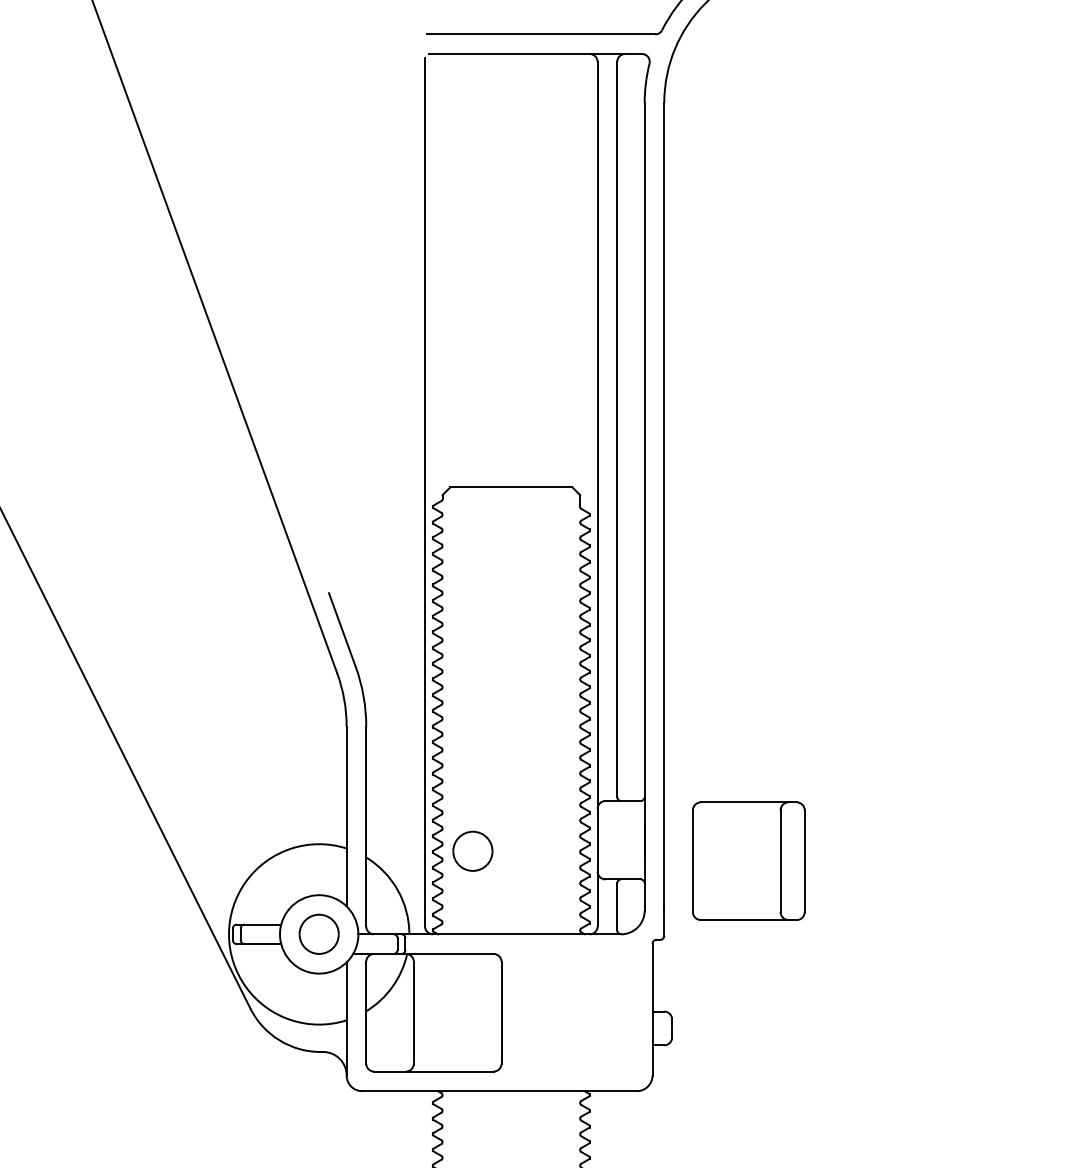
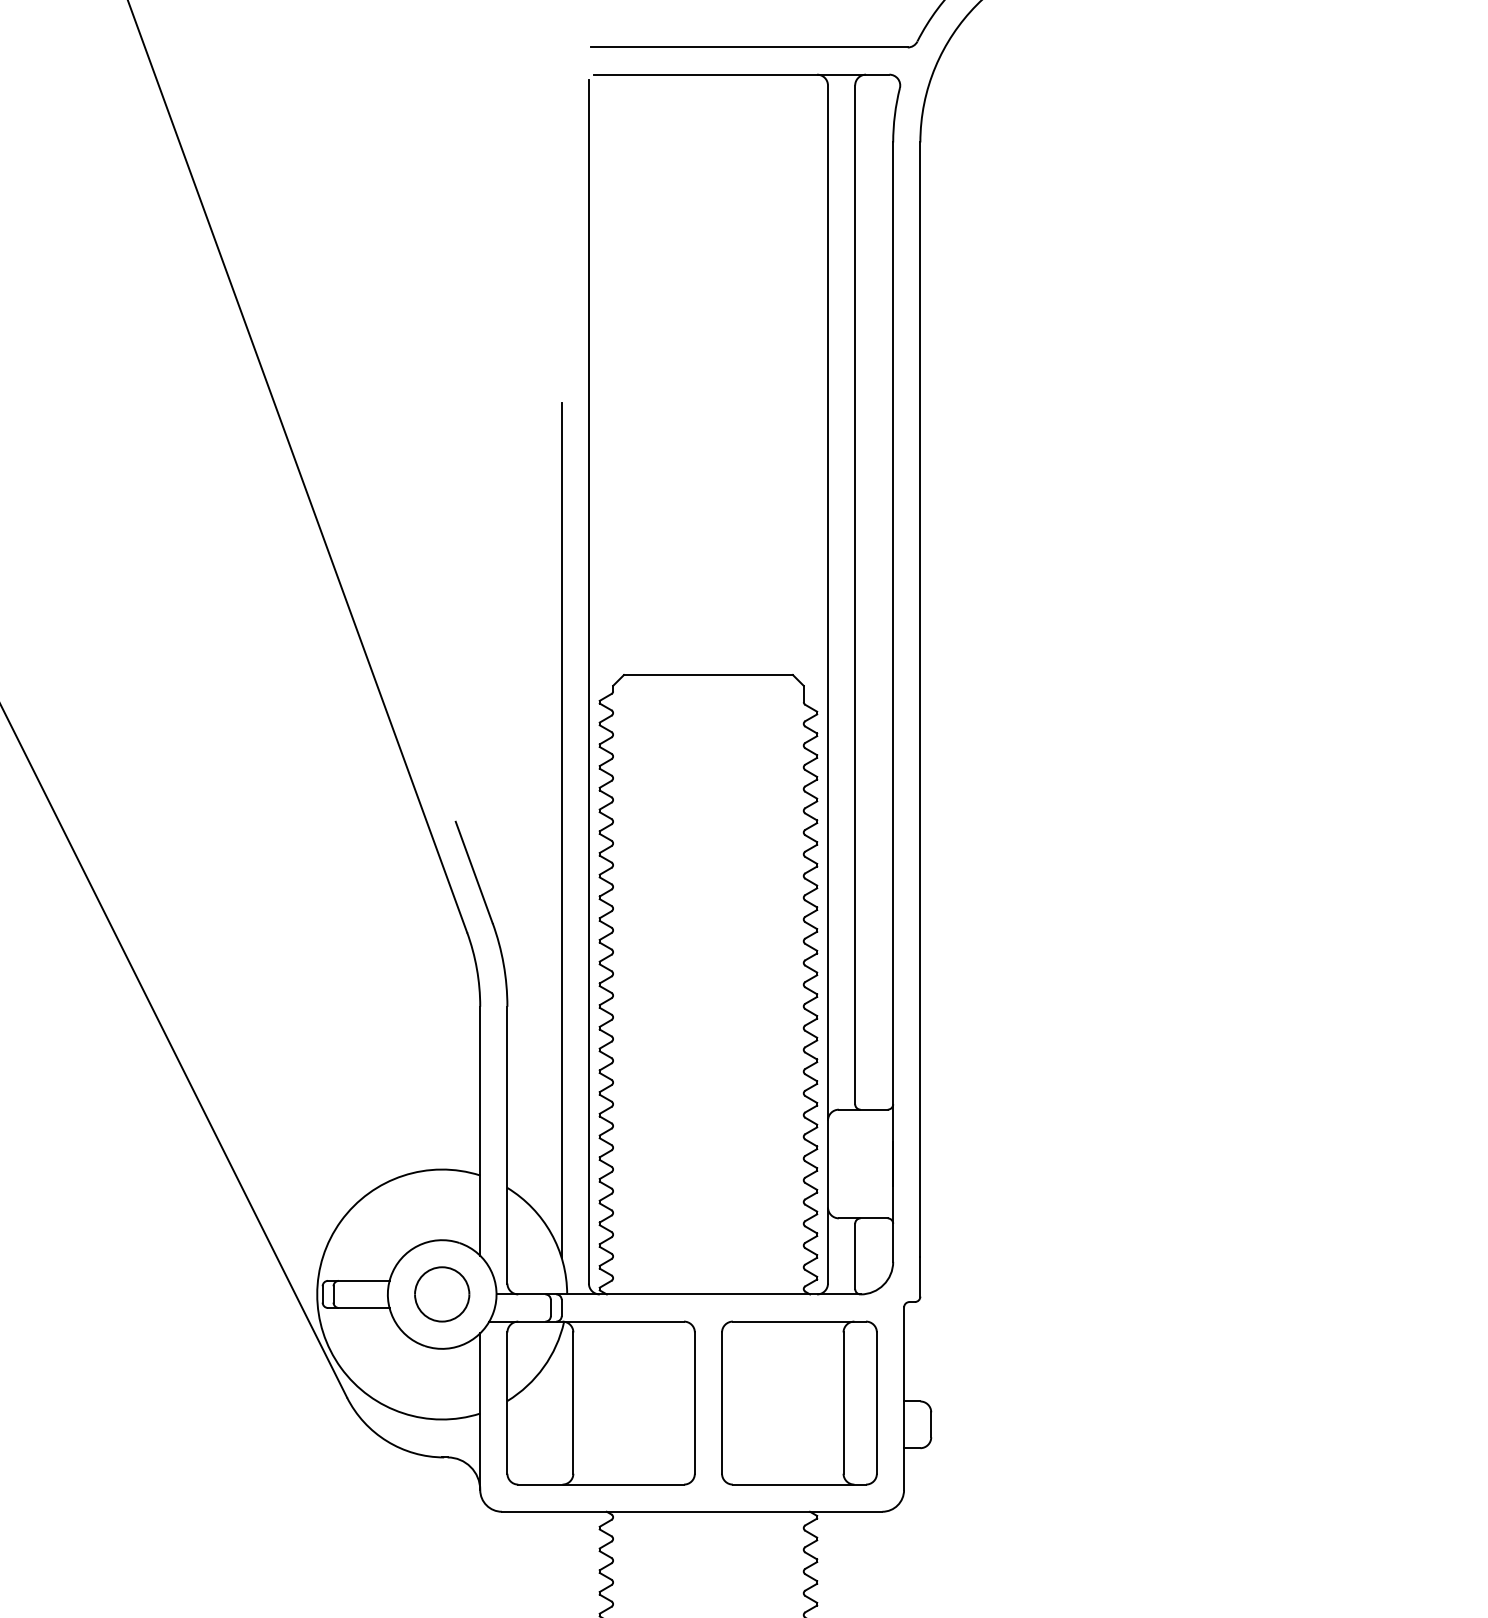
line: (405, 599) -> (561, 830), added
part: (473, 851) -> (655, 1179), removed
part: (748, 860) -> (799, 1402), moved

